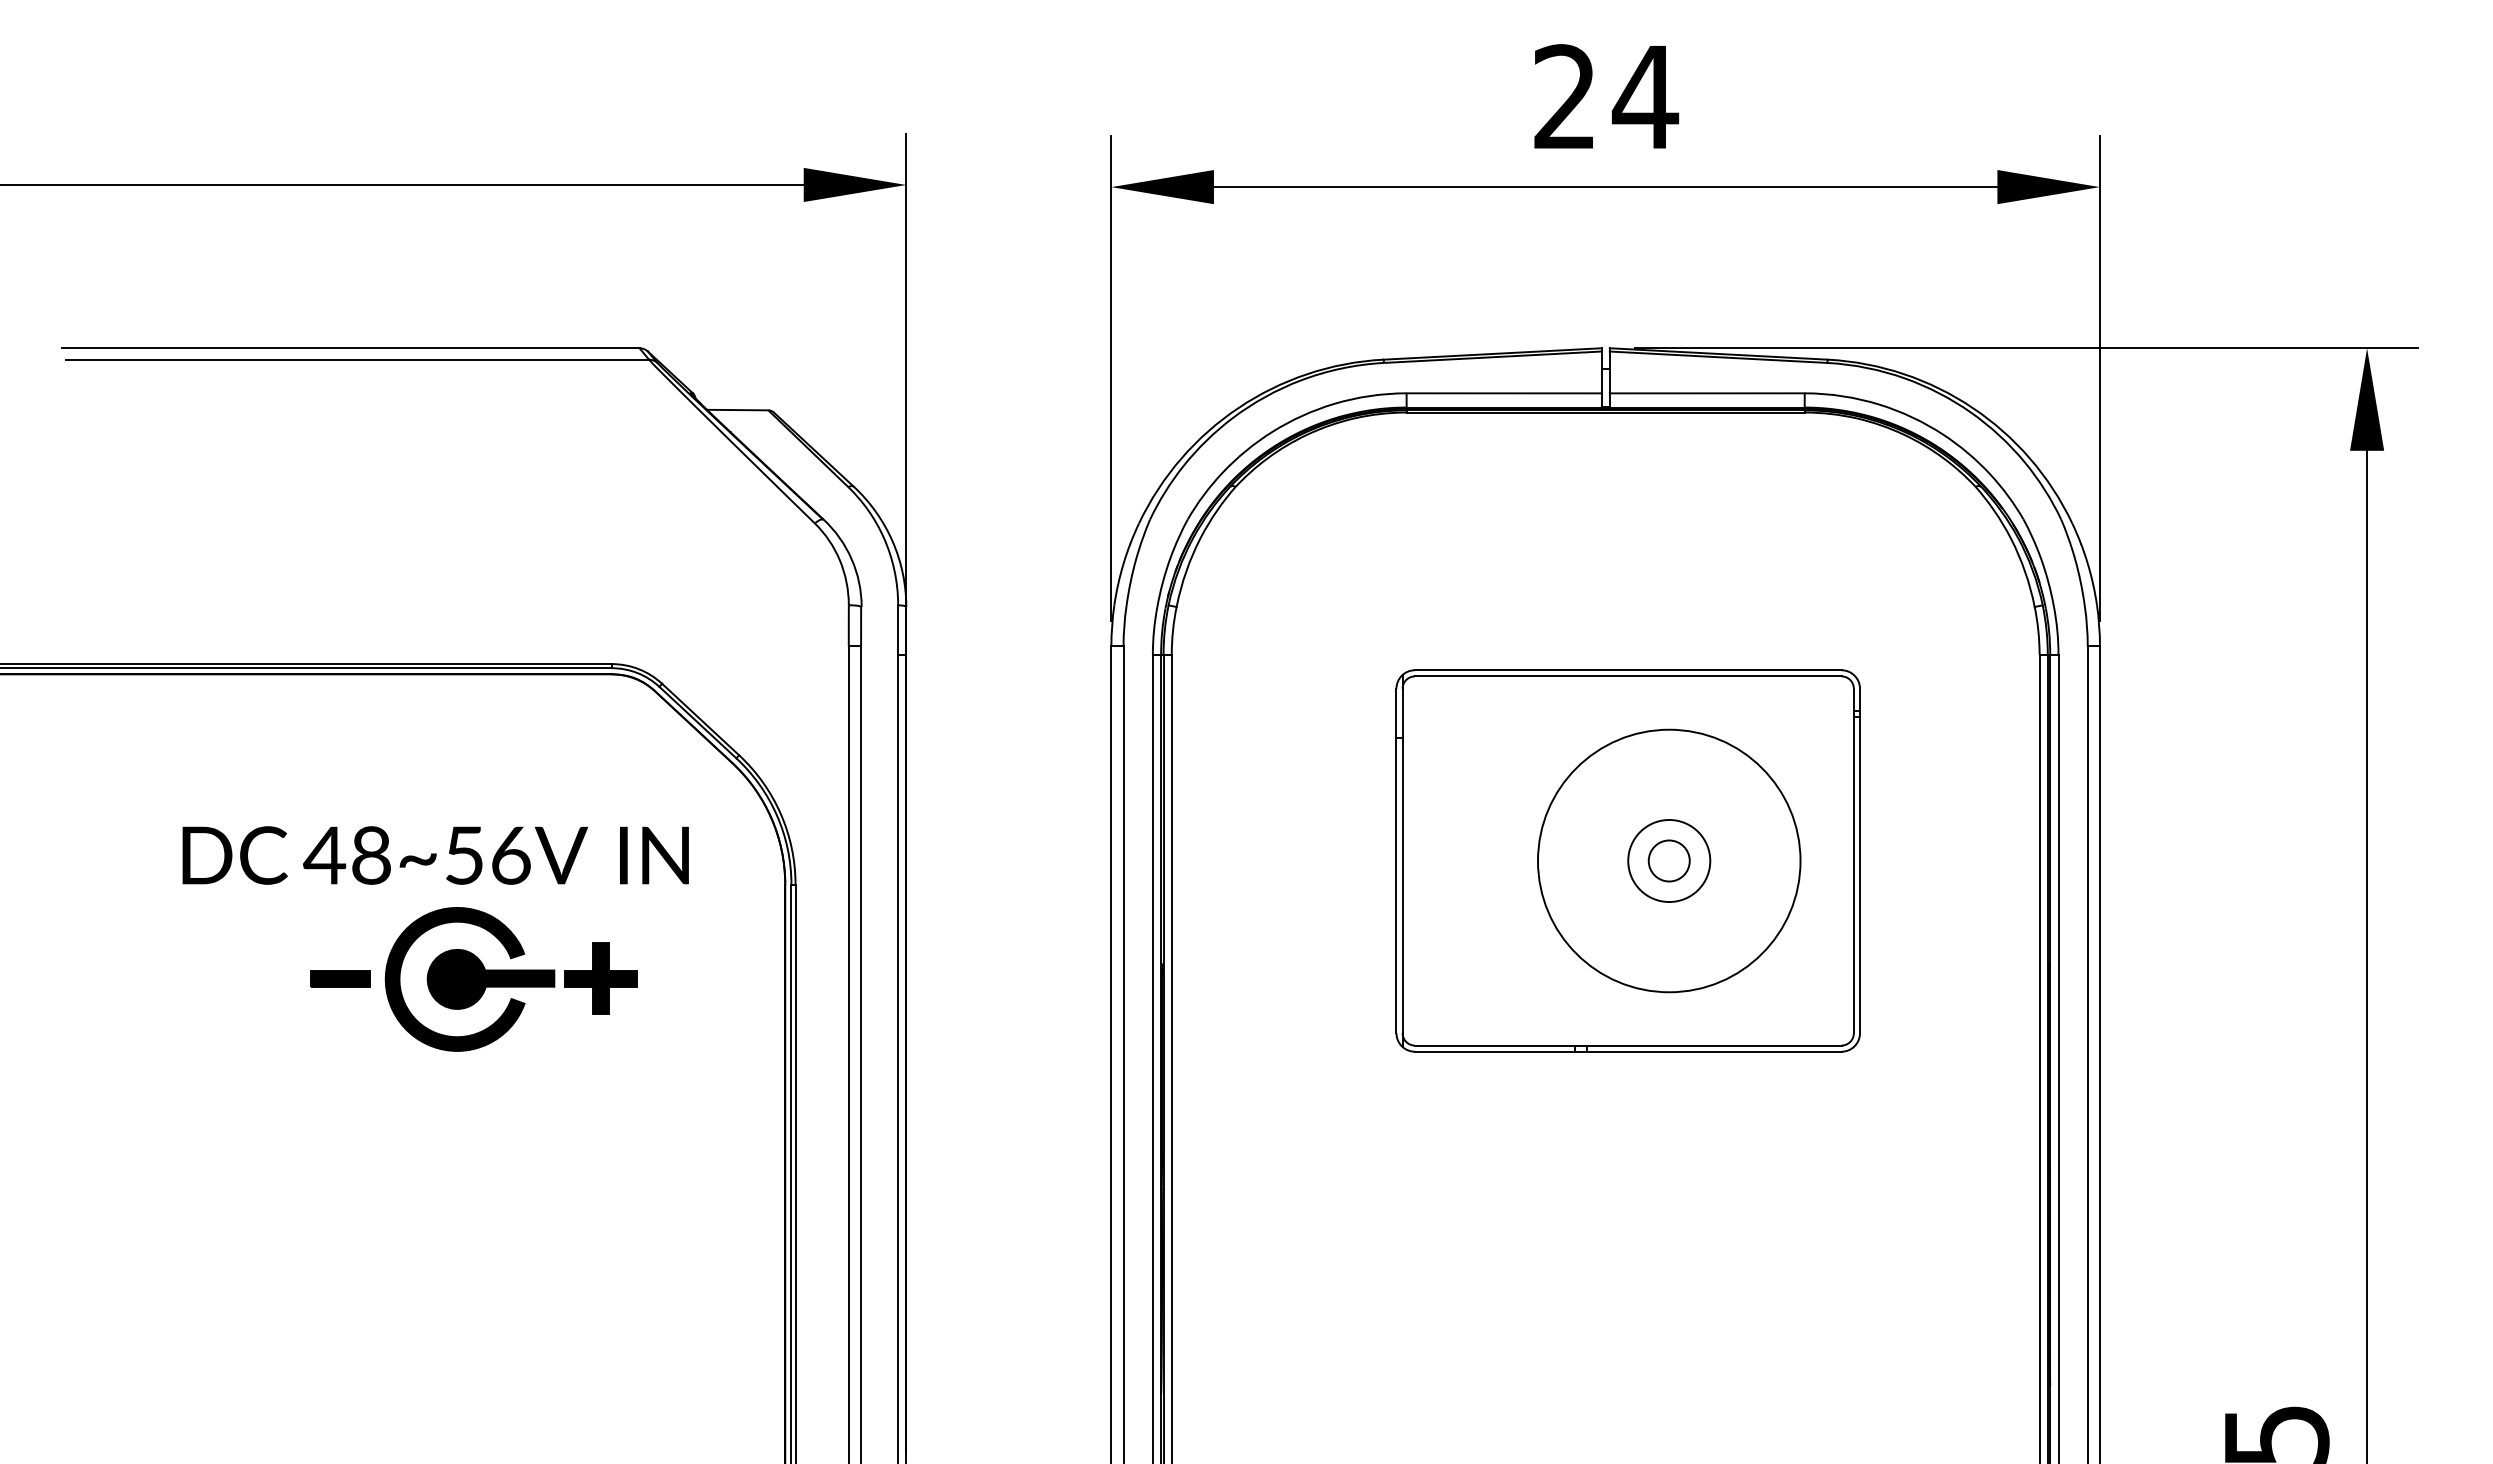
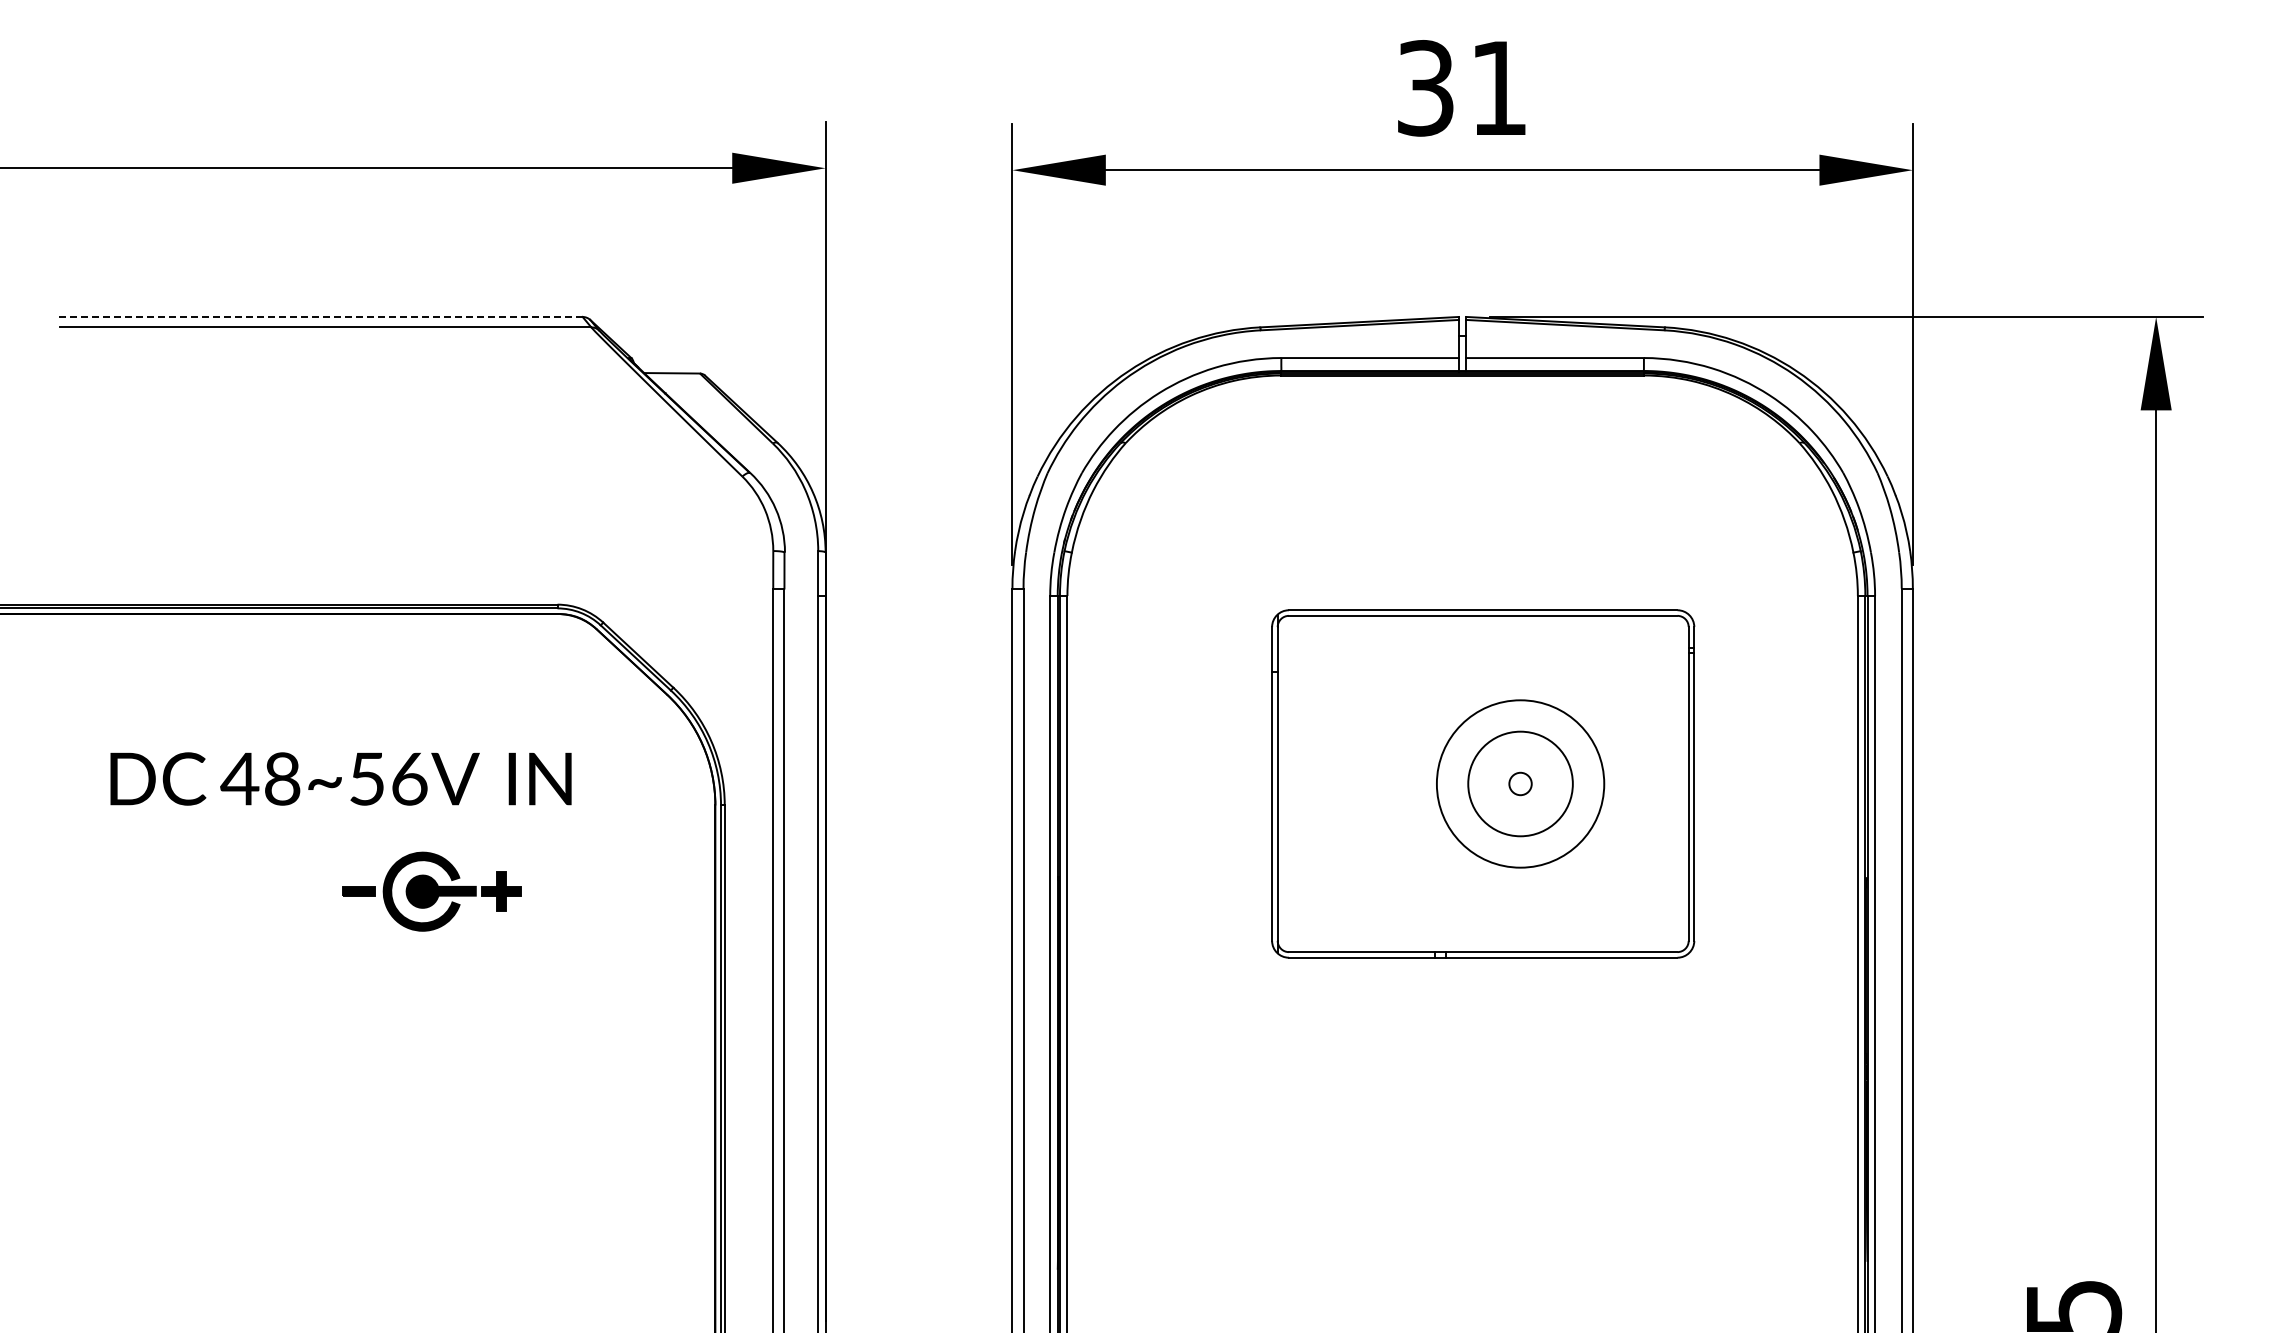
text: (1606, 97) -> (1463, 88), 24 -> 31
line: (350, 347) -> (319, 316), solid -> dashed
text: (435, 854) -> (340, 778), moved
circle: (1669, 860) -> (1520, 783), size x0.6
circle: (1669, 860) -> (1520, 783), size x0.7
circle: (1669, 860) -> (1520, 783), size x1.4
part: (473, 979) -> (431, 891), size x0.6

